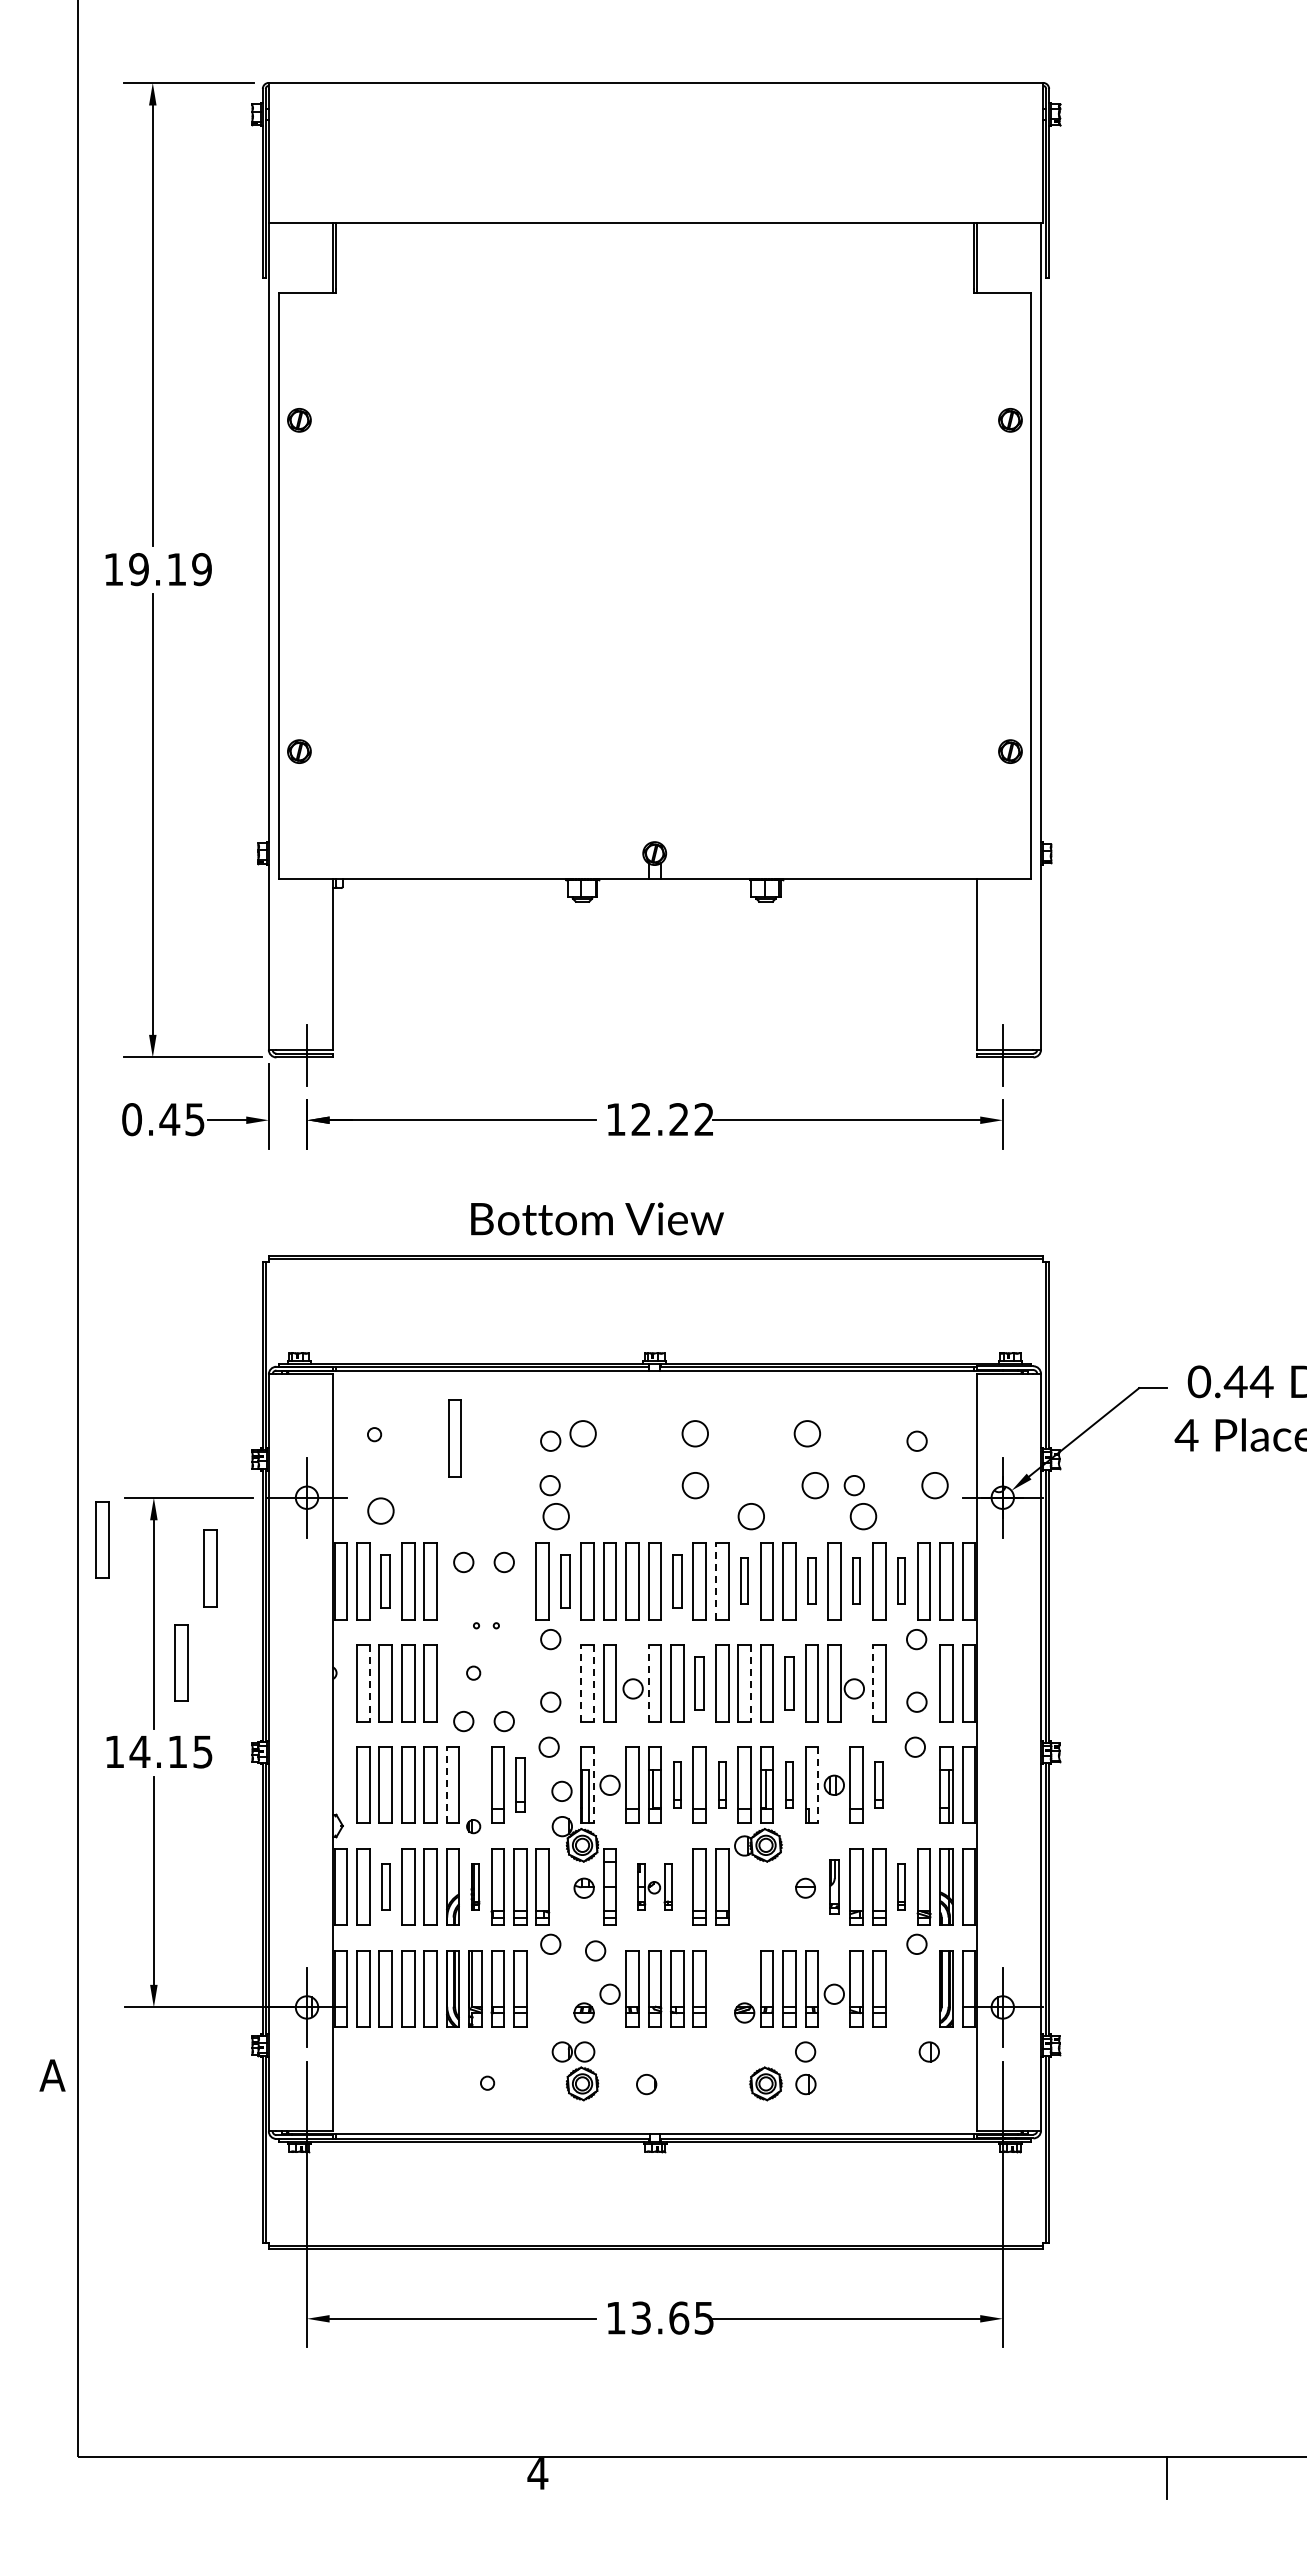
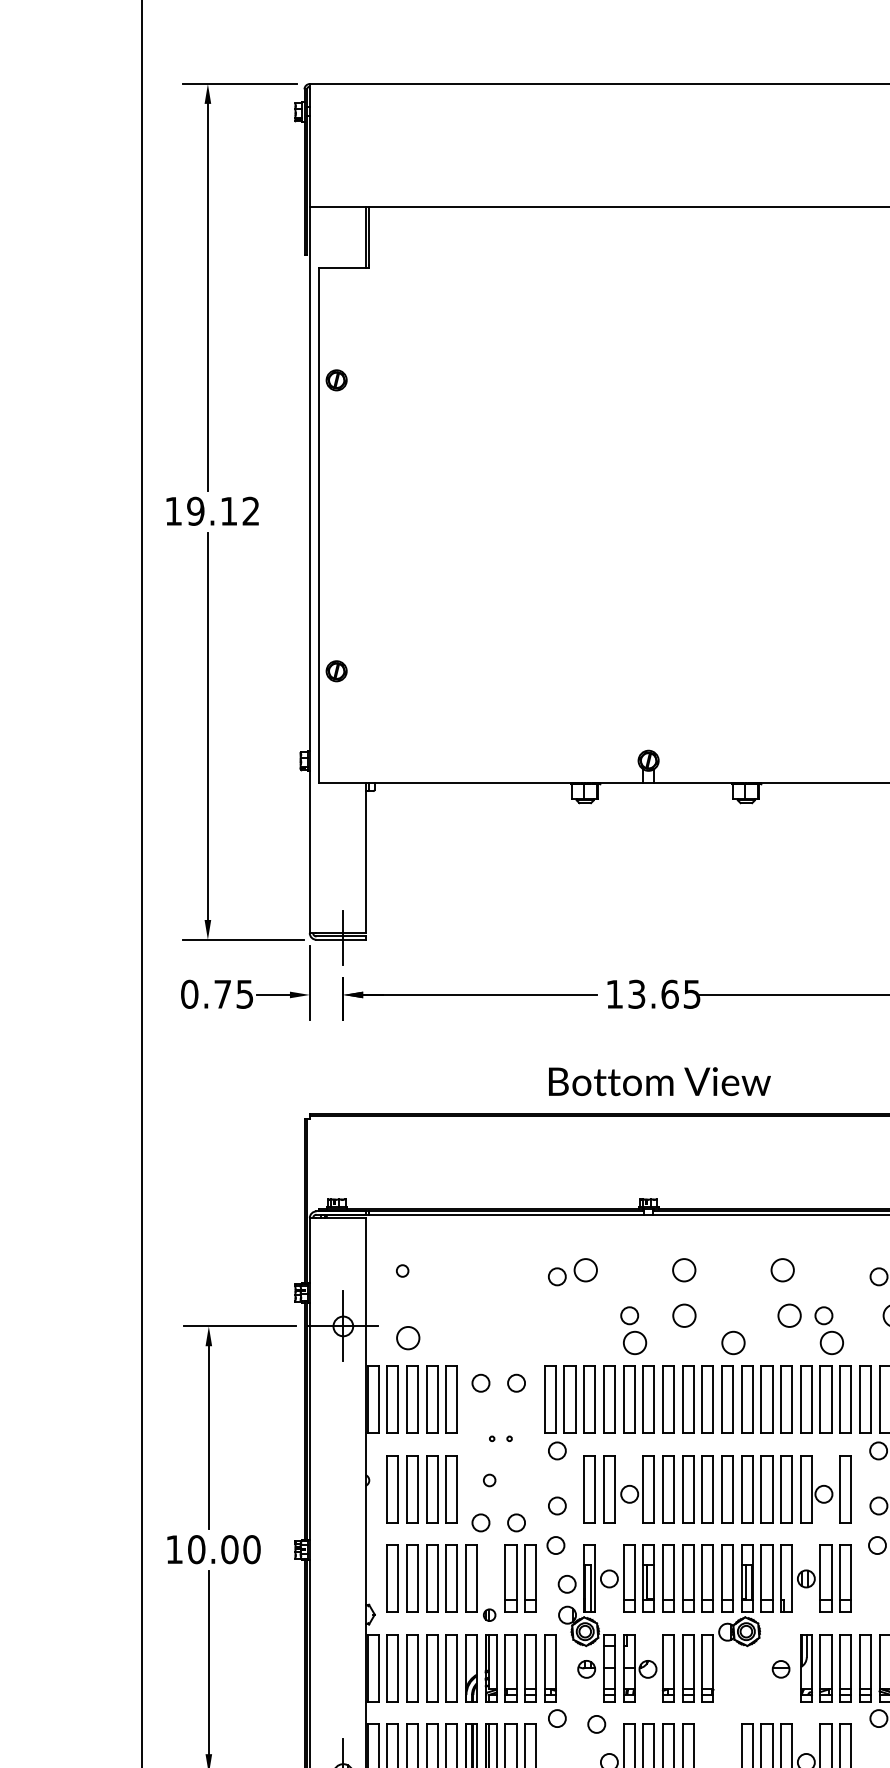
text: (201, 569) -> (250, 511), 19.19 -> 19.12
text: (169, 1119) -> (222, 994), 0.45 -> 0.75
text: (672, 1119) -> (664, 994), 12.22 -> 13.65
text: (597, 1218) -> (659, 1081), moved
part: (454, 1438) -> (472, 1274), removed
part: (554, 1502) -> (633, 1330), moved
part: (102, 1539) -> (163, 1363), removed
part: (210, 1568) -> (258, 1388), removed
line: (715, 1580) -> (702, 1399), dashed -> solid
part: (385, 1581) -> (412, 1399), size x1.43
part: (565, 1581) -> (570, 1399), size x1.43
part: (677, 1581) -> (668, 1399), size x1.43
part: (744, 1581) -> (727, 1399), size x1.67
part: (811, 1581) -> (786, 1399), size x1.67
part: (856, 1581) -> (825, 1399), size x1.67
part: (901, 1581) -> (865, 1399), size x1.67
part: (181, 1662) -> (233, 1471), removed
line: (581, 1682) -> (584, 1488), dashed -> solid
line: (648, 1682) -> (643, 1488), dashed -> solid
line: (872, 1682) -> (839, 1488), dashed -> solid
line: (369, 1683) -> (398, 1489), dashed -> solid
line: (594, 1683) -> (595, 1489), dashed -> solid
part: (699, 1683) -> (687, 1489), size x1.43
line: (750, 1683) -> (732, 1489), dashed -> solid
part: (789, 1683) -> (766, 1489), size x1.43
text: (170, 1751) -> (223, 1549), 14.15 -> 10.00
line: (446, 1784) -> (465, 1578), dashed -> solid
part: (520, 1784) -> (530, 1578), size x1.43
part: (677, 1784) -> (668, 1578), size x1.67
part: (722, 1784) -> (708, 1578), size x1.67
part: (789, 1784) -> (766, 1578), size x1.67
part: (879, 1784) -> (846, 1578), size x1.67
line: (594, 1785) -> (595, 1579), dashed -> solid
line: (818, 1785) -> (792, 1579), dashed -> solid
part: (385, 1886) -> (412, 1667), size x1.67
part: (475, 1886) -> (491, 1667), size x1.67
part: (654, 1886) -> (648, 1667), size x1.67
part: (834, 1886) -> (806, 1667), size x1.43
part: (901, 1886) -> (865, 1667), size x1.67

